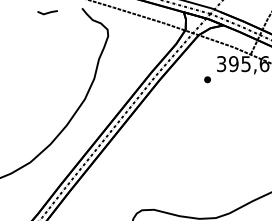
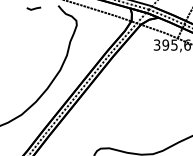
part: (207, 79) -> (147, 56), removed

